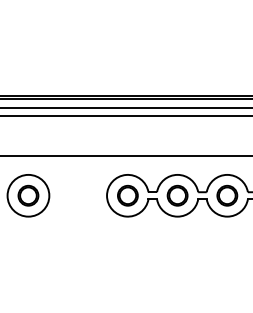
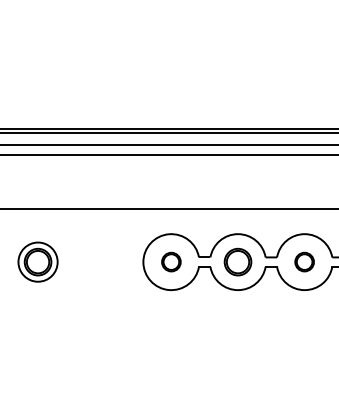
part: (127, 195) -> (171, 261), size x0.7
part: (227, 195) -> (304, 261), size x0.7
circle: (28, 196) -> (38, 262), size x0.7

